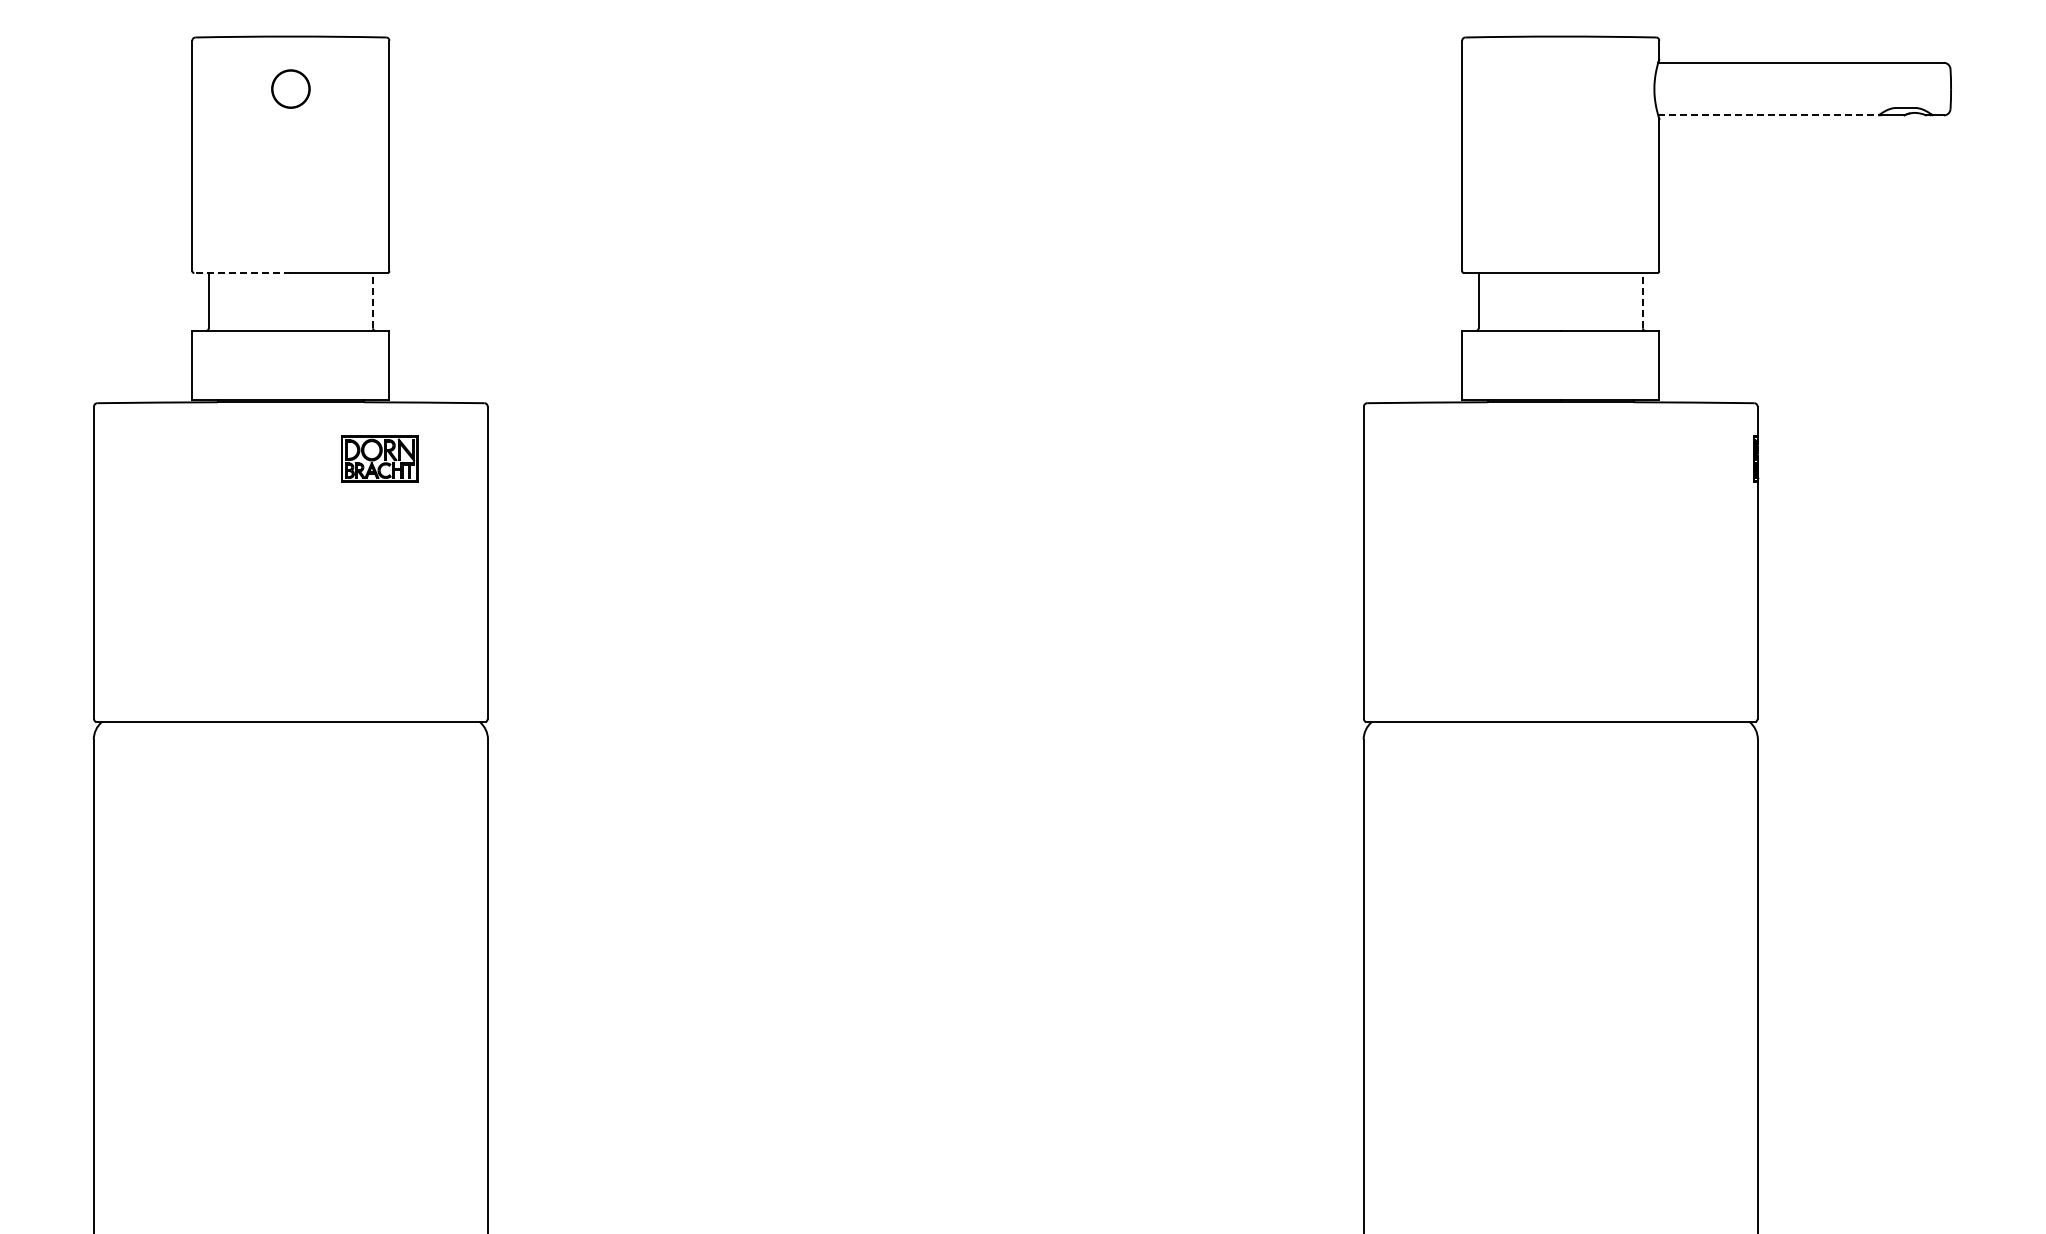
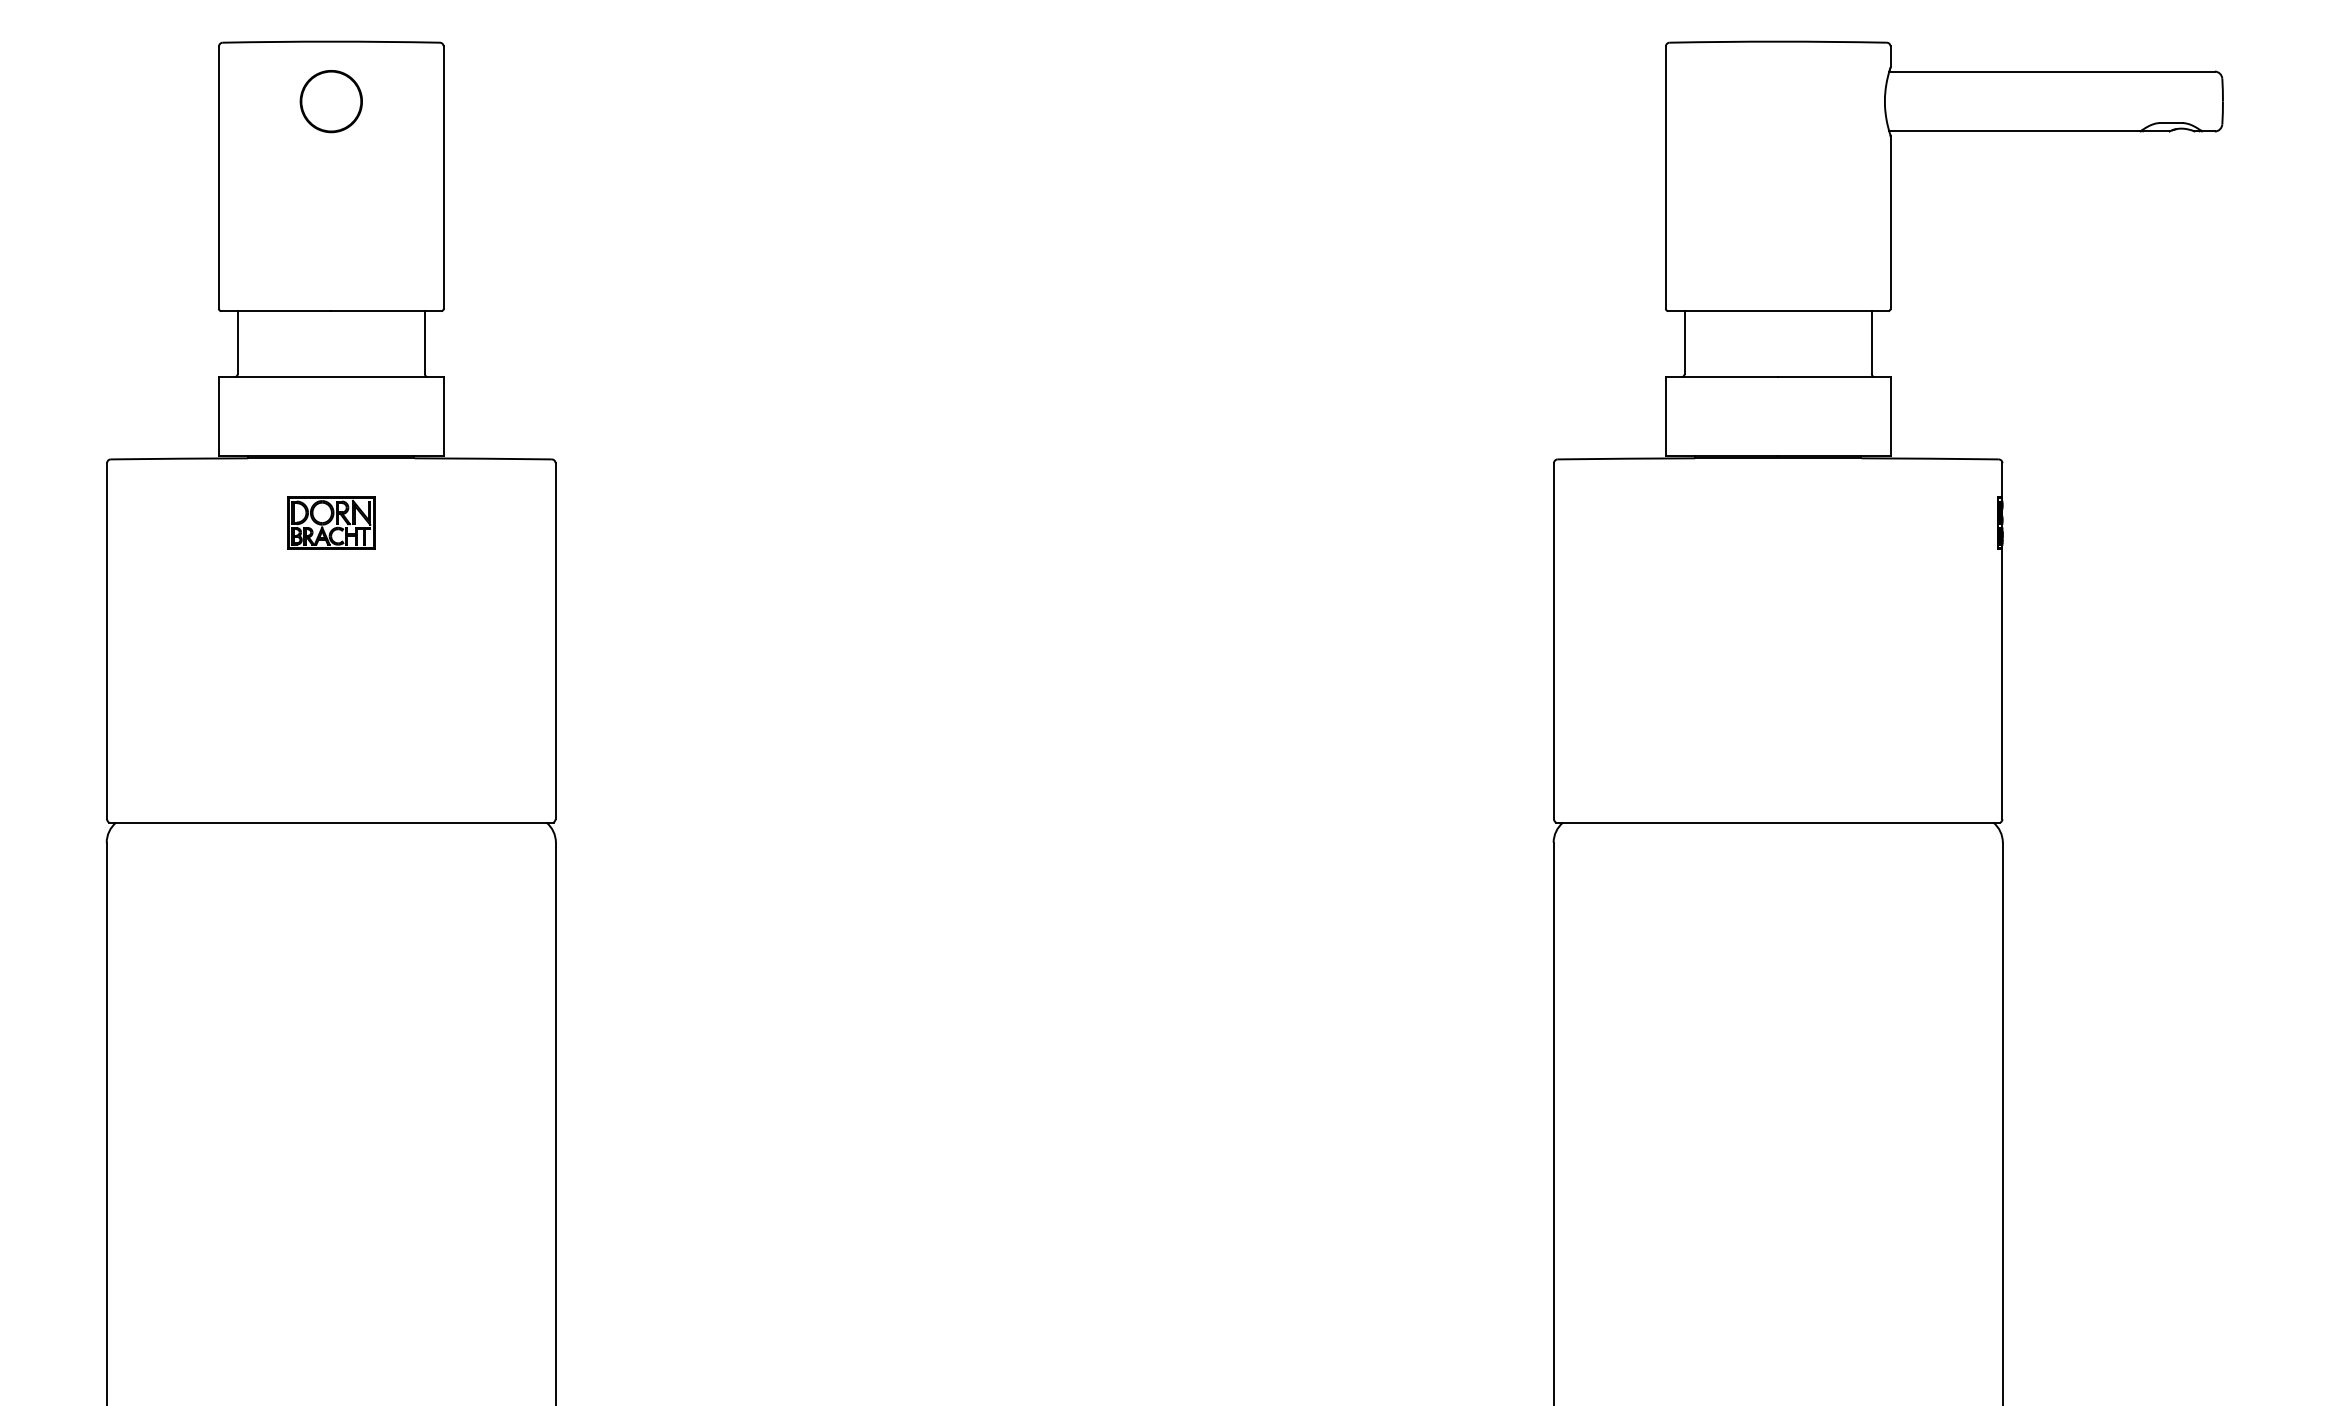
part: (290, 88) -> (330, 100), size x1.43
line: (1768, 115) -> (2014, 131), dashed -> solid
line: (242, 273) -> (276, 311), dashed -> solid
line: (373, 300) -> (425, 342), dashed -> solid
line: (1642, 300) -> (1871, 342), dashed -> solid
part: (379, 458) -> (330, 522), moved

